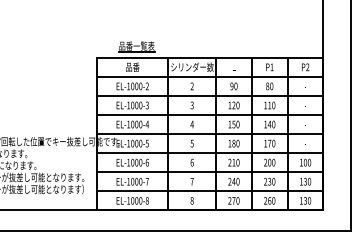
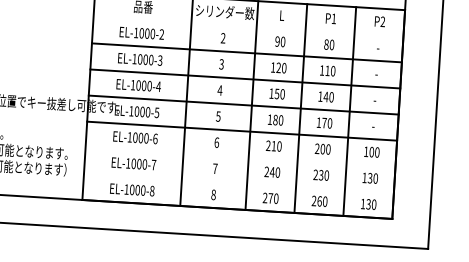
line: (209, 76) -> (247, 26), removed
line: (209, 172) -> (239, 157), removed
line: (209, 191) -> (238, 183), removed

